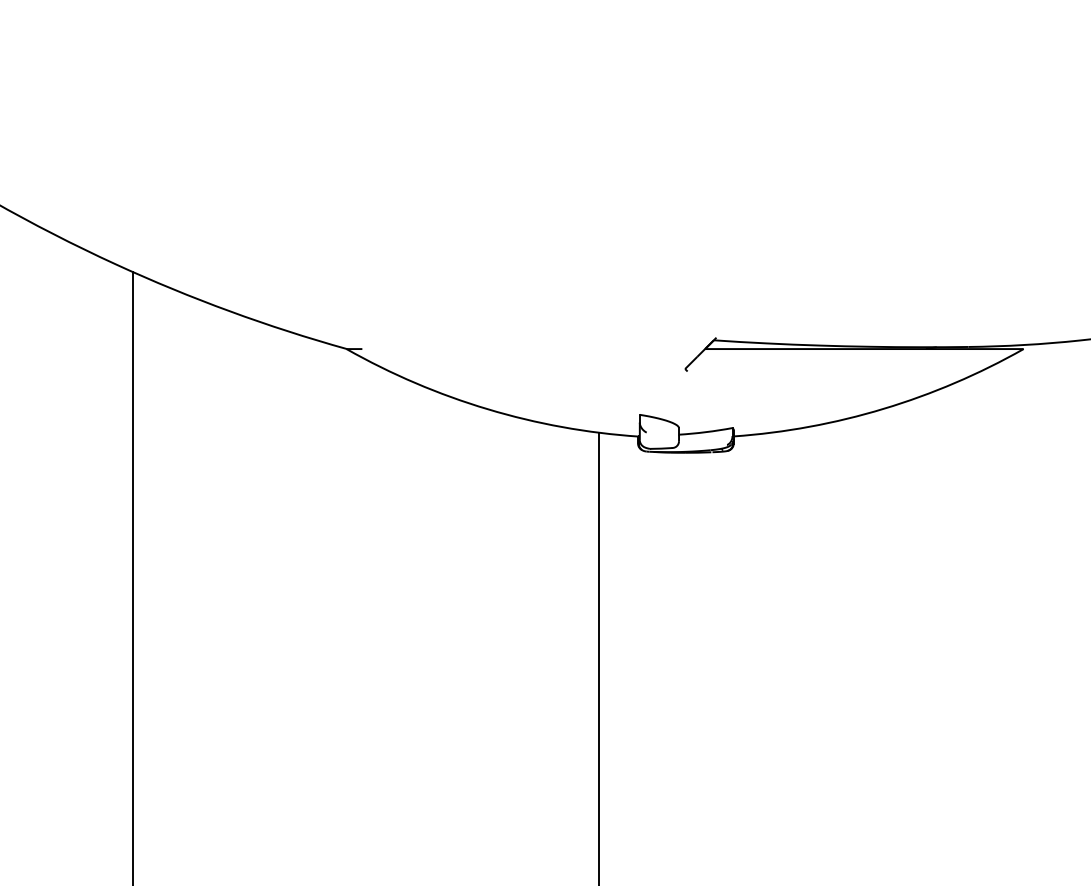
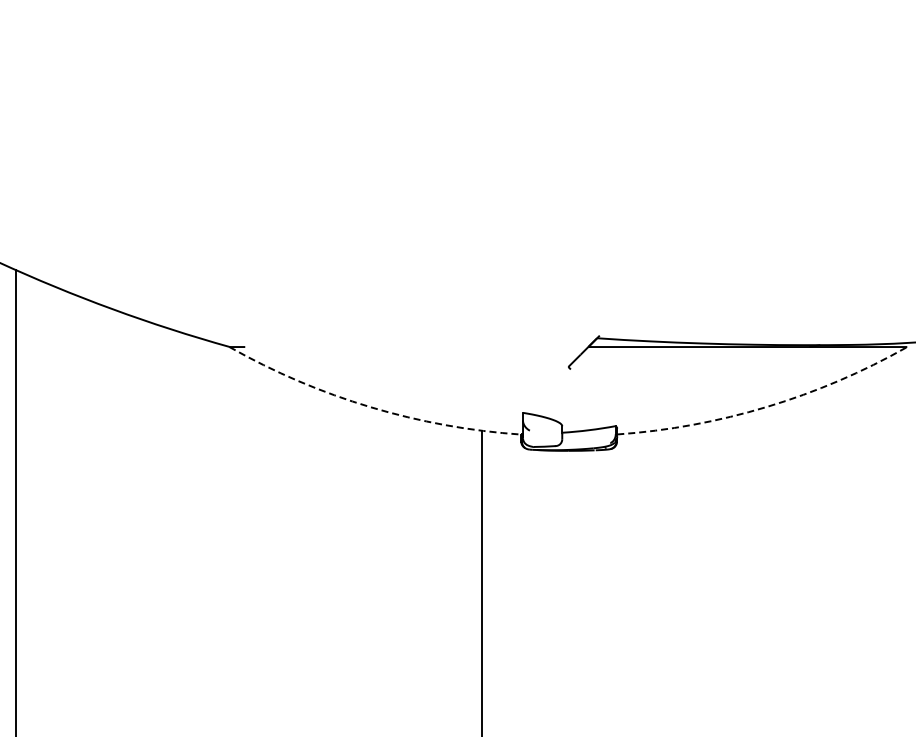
arc: (883, 408) -> (766, 406), solid -> dashed
arc: (487, 409) -> (370, 407), solid -> dashed

